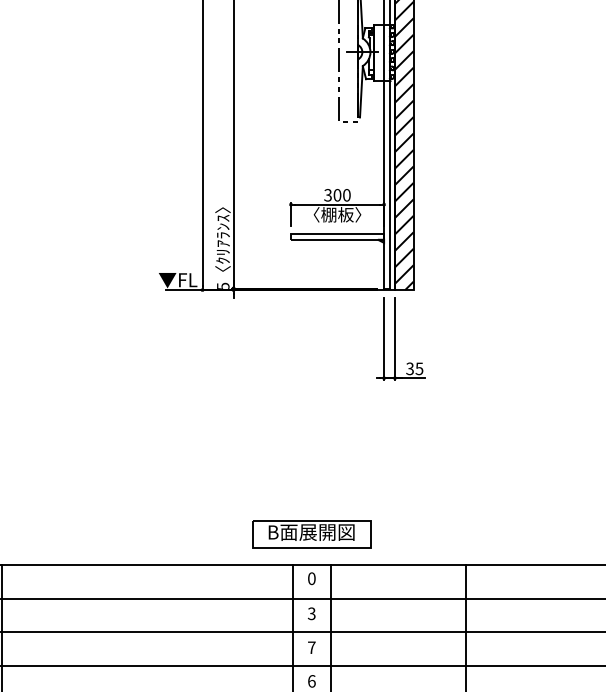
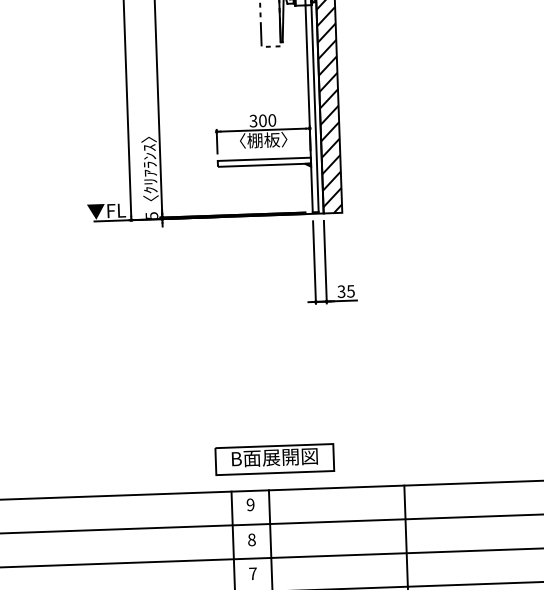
part: (311, 534) -> (274, 459), moved
text: (311, 578) -> (250, 504), 0 -> 9
text: (311, 613) -> (251, 539), 3 -> 8

